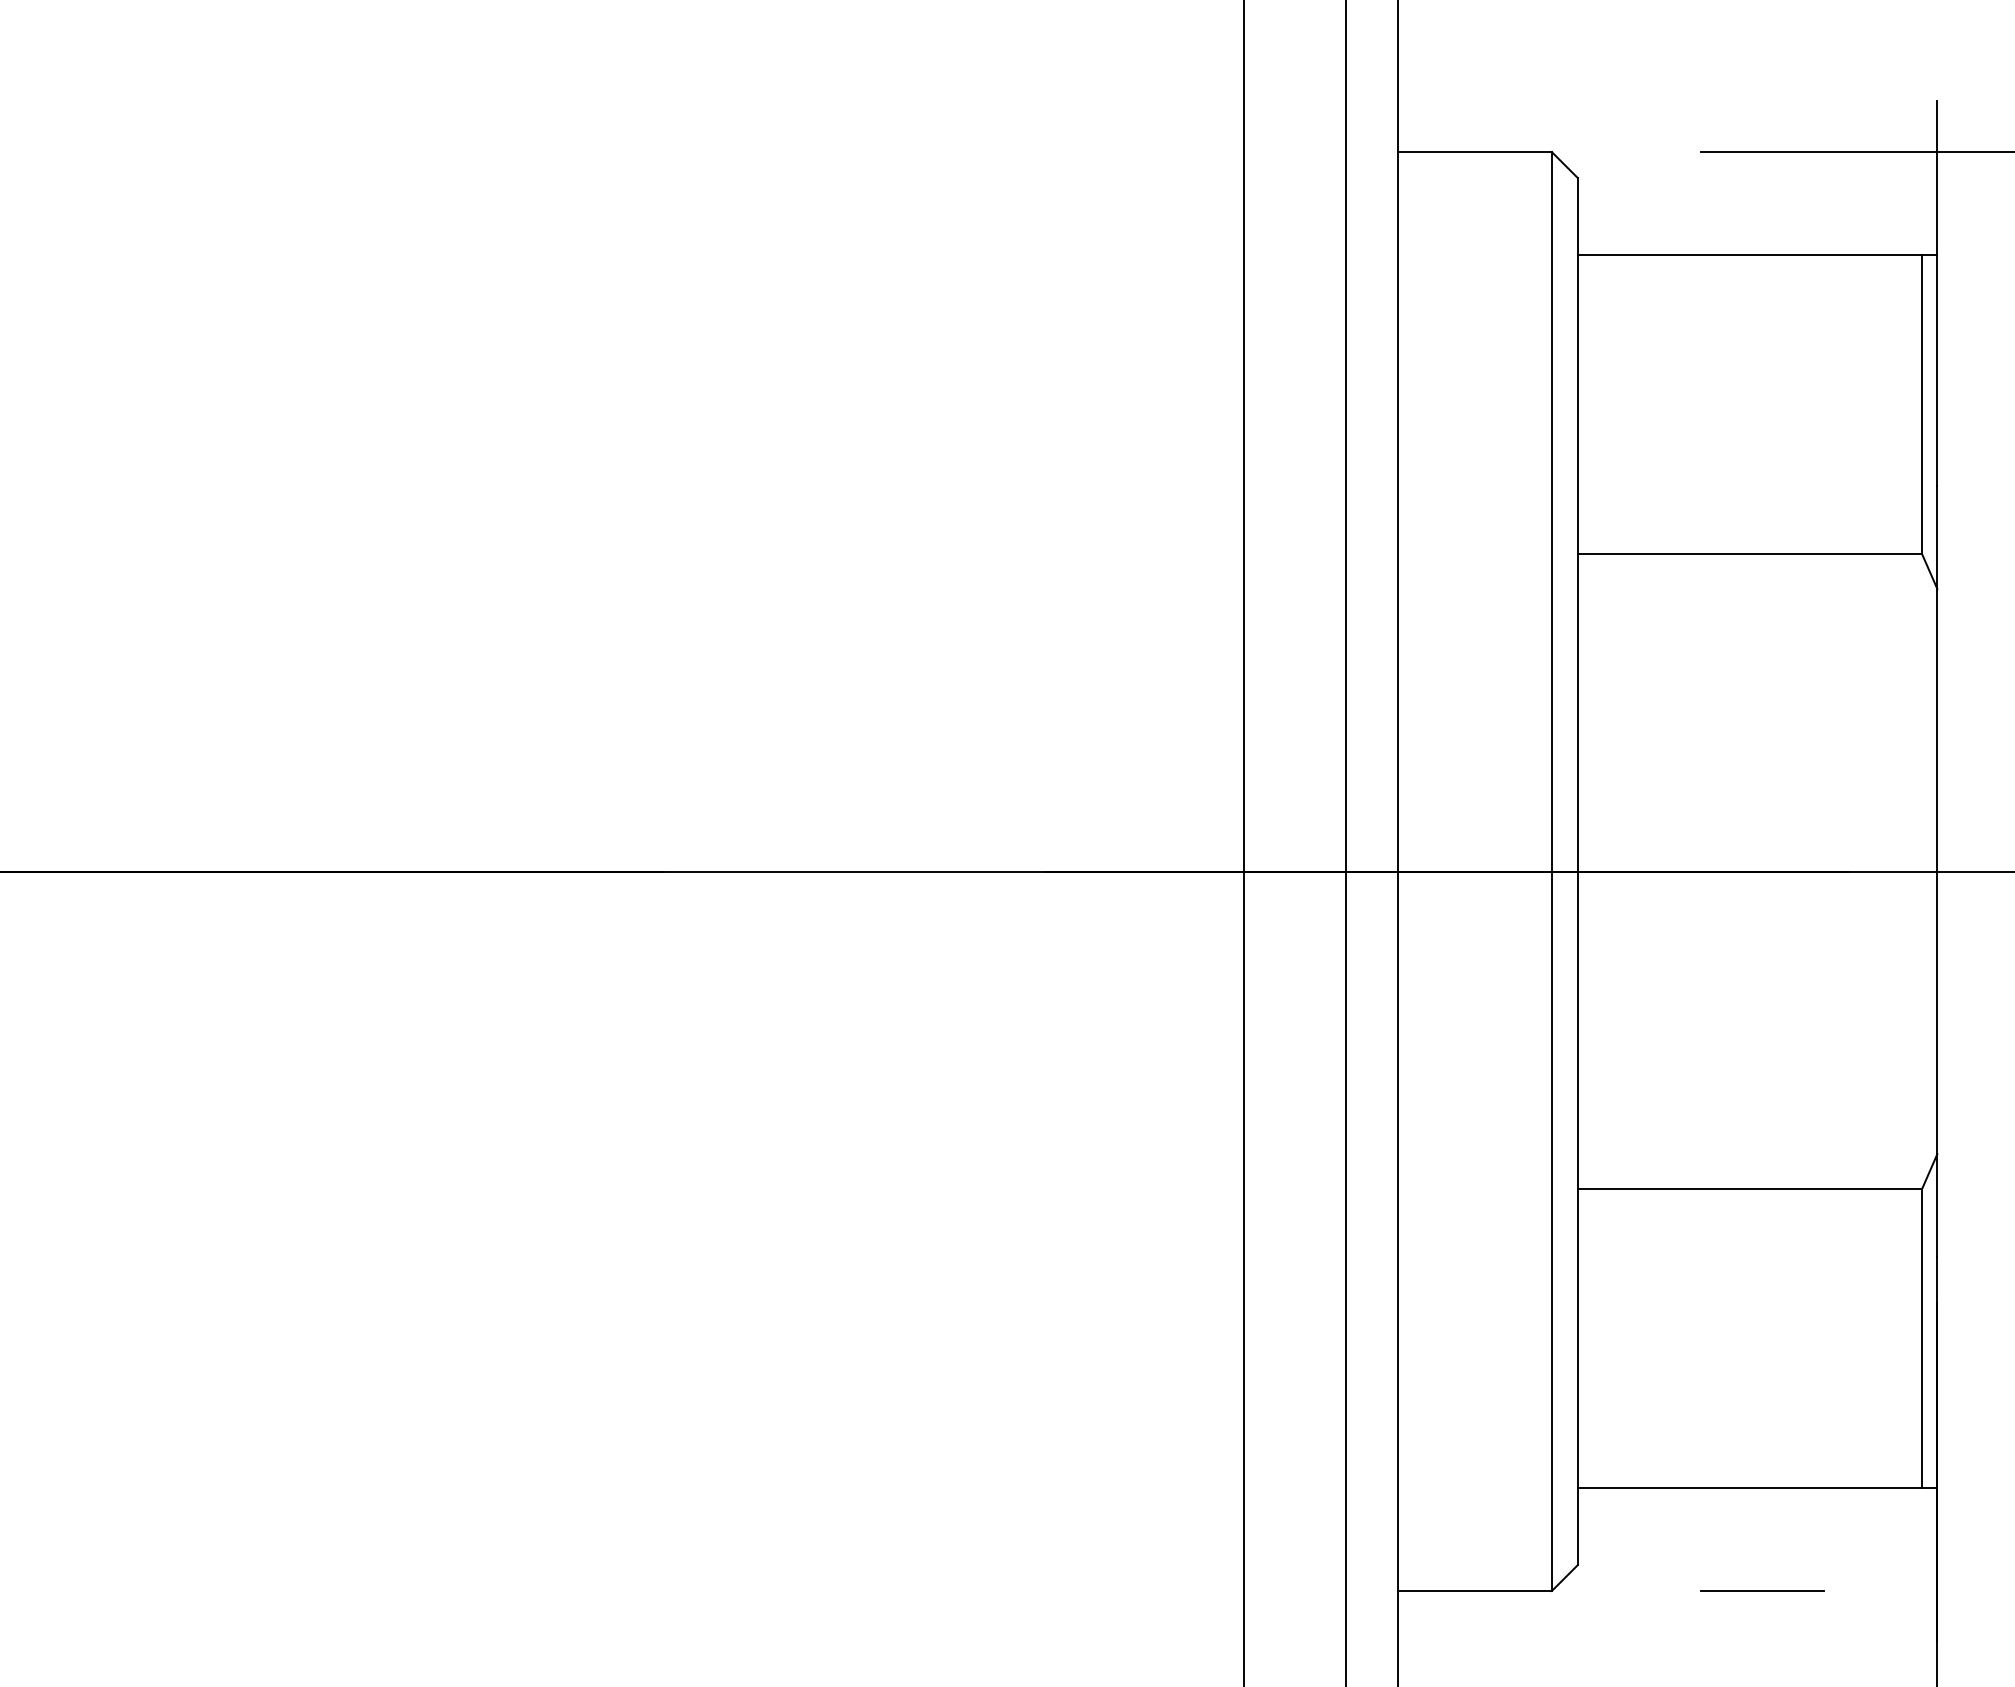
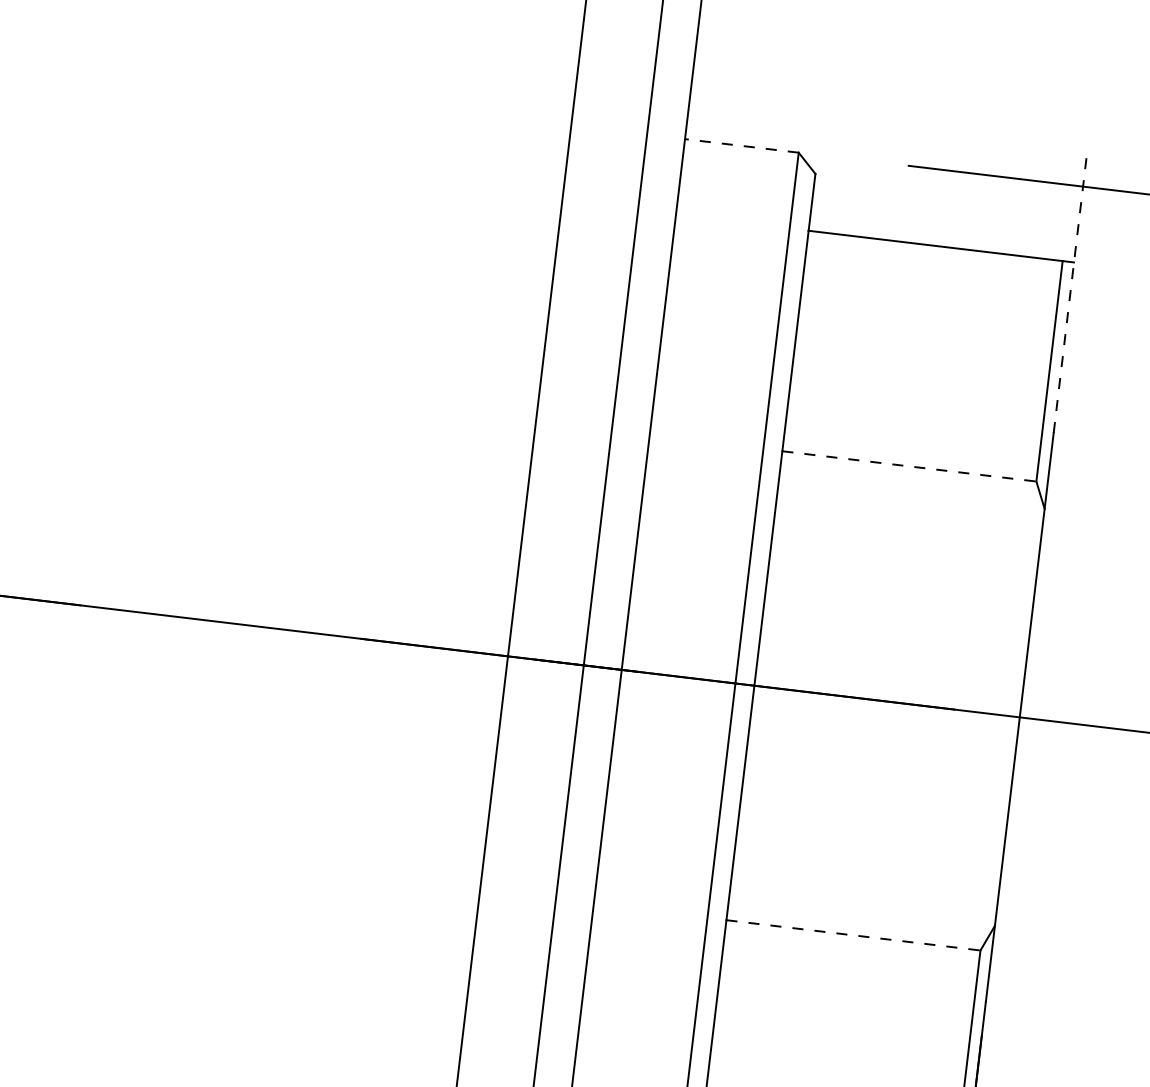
line: (1474, 152) -> (741, 146), solid -> dashed
line: (1937, 293) -> (1070, 290), solid -> dashed
line: (1750, 553) -> (909, 466), solid -> dashed
line: (1750, 1189) -> (853, 935), solid -> dashed

